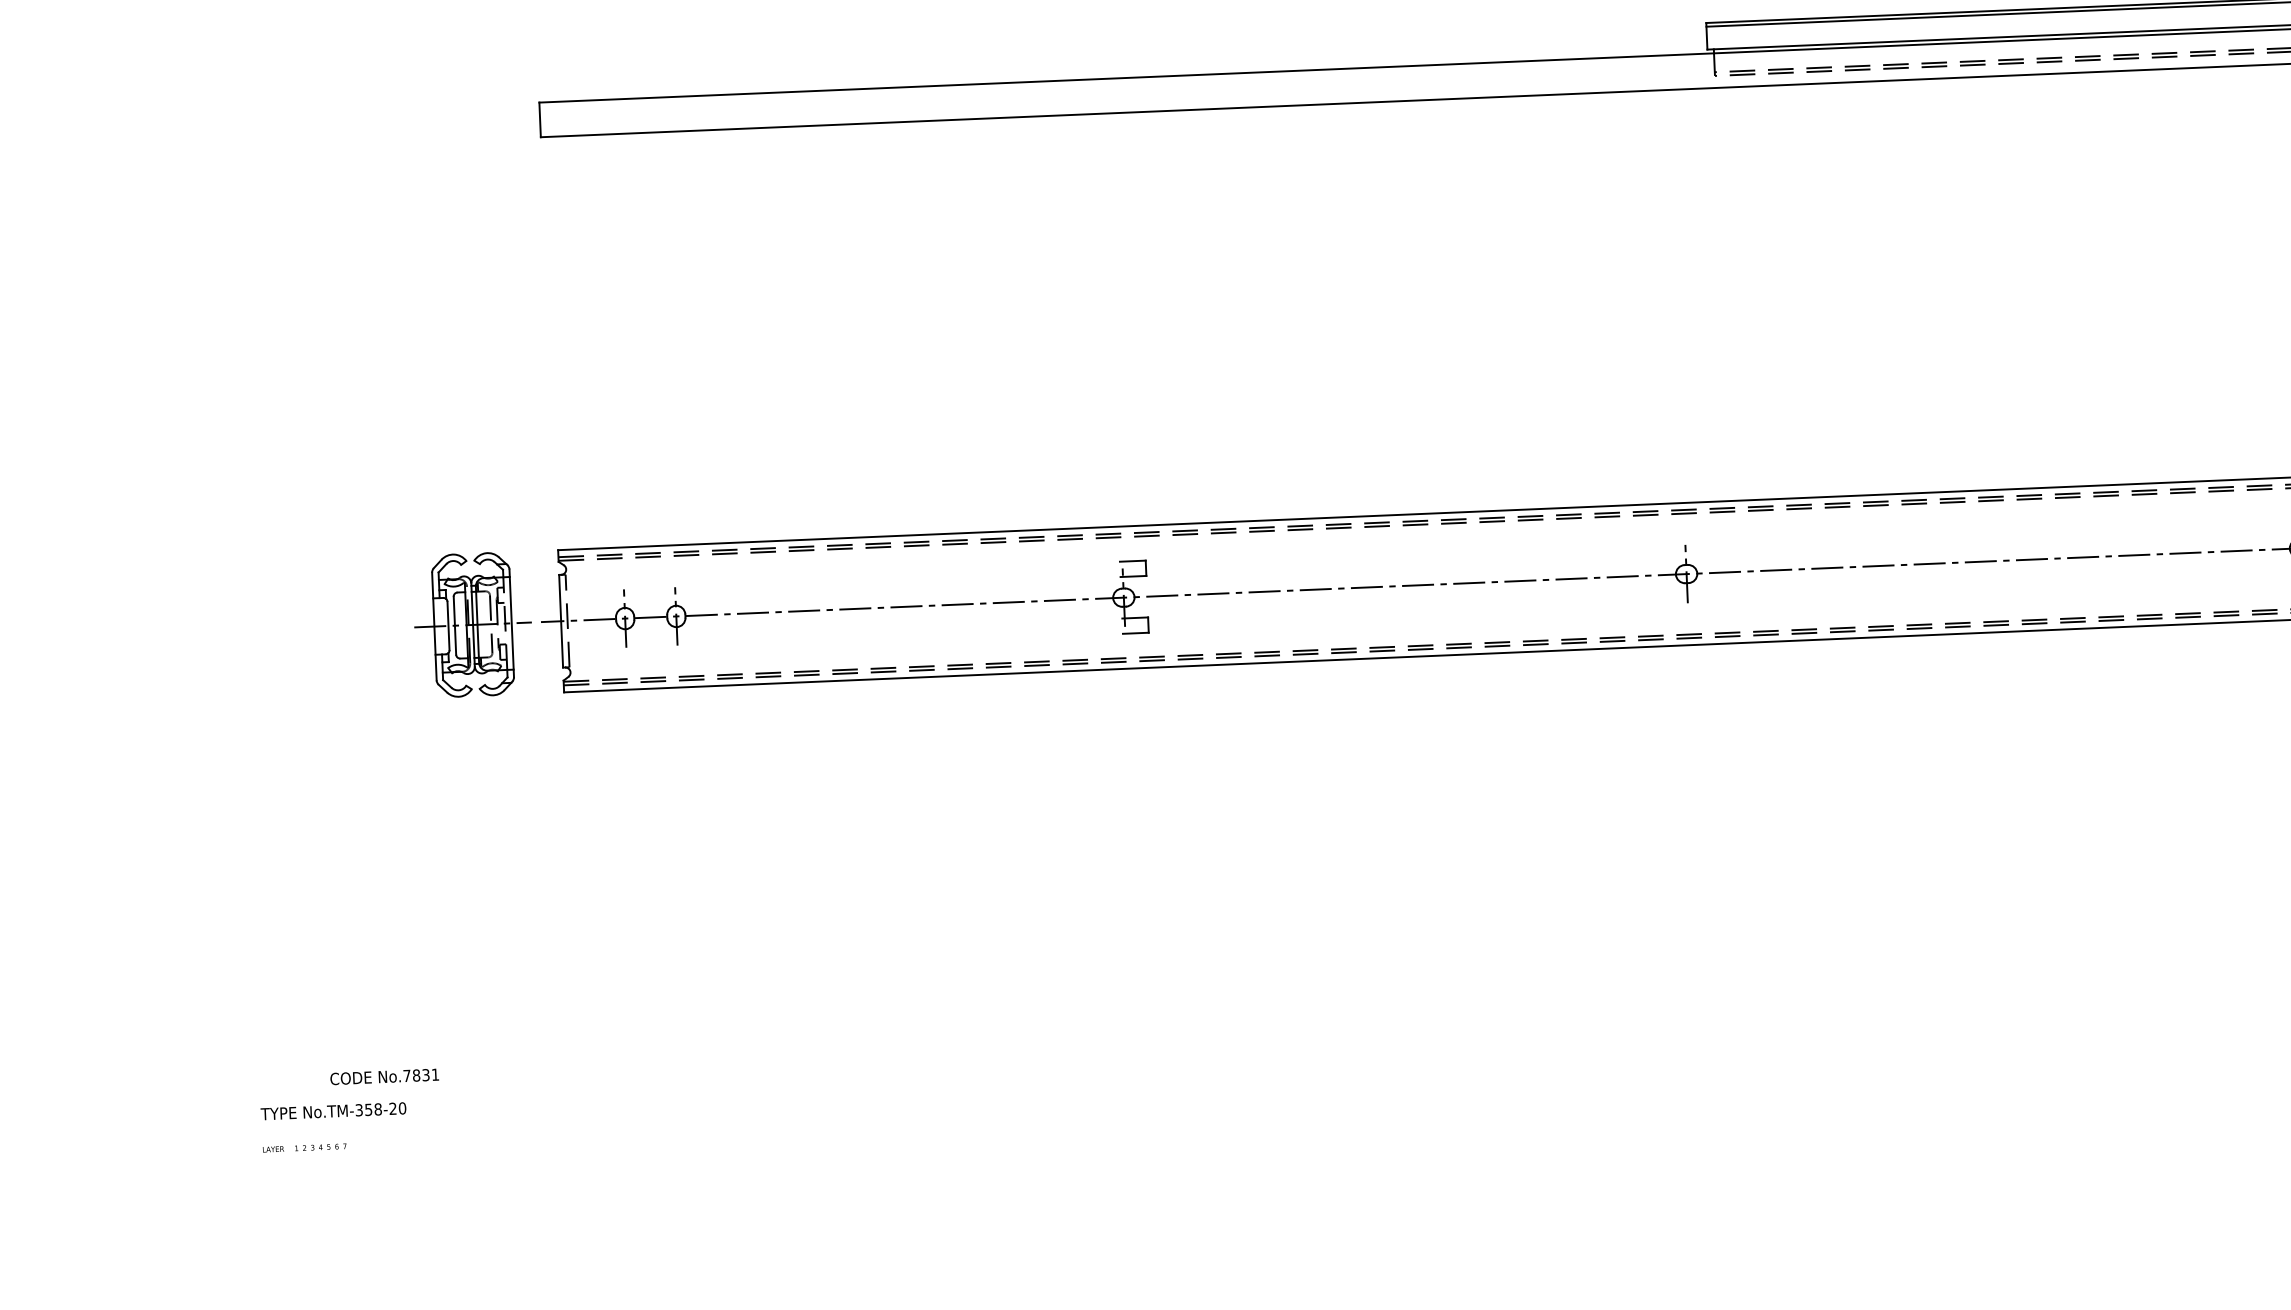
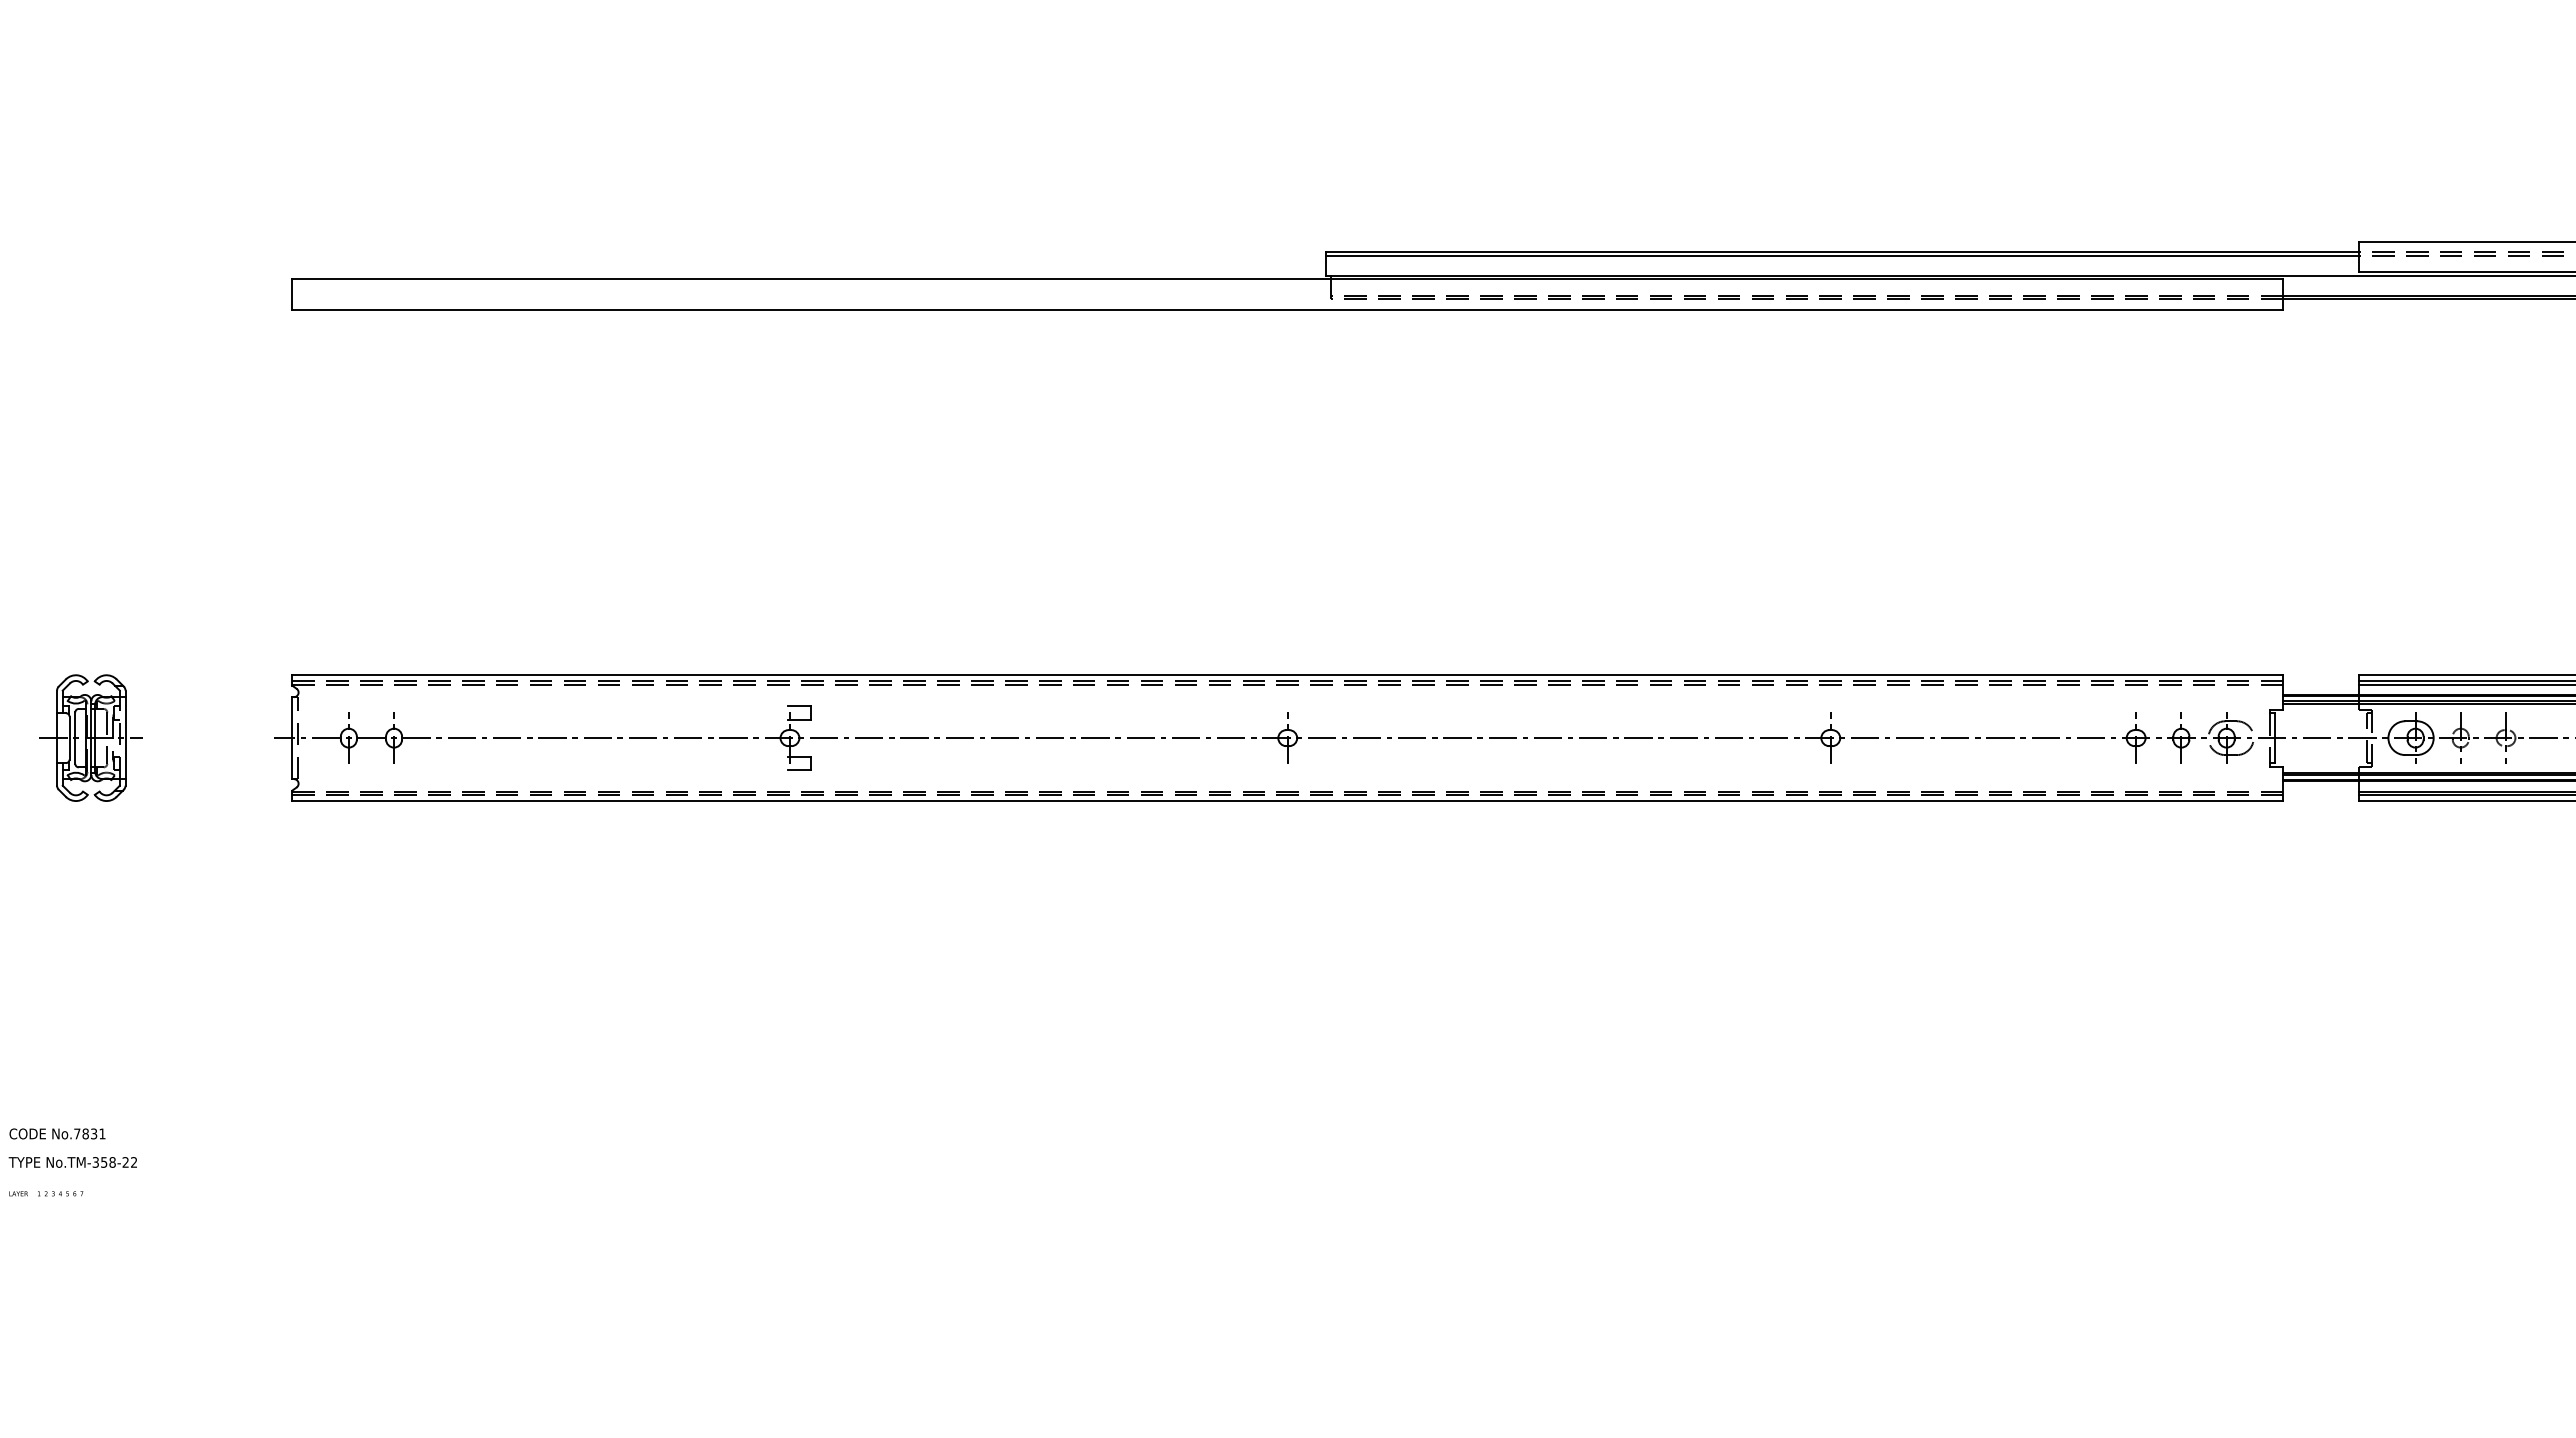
part: (472, 624) -> (90, 737), moved
text: (384, 1076) -> (57, 1133), moved
text: (401, 1108) -> (133, 1162), No.TM-358-20 -> No.TM-358-22

